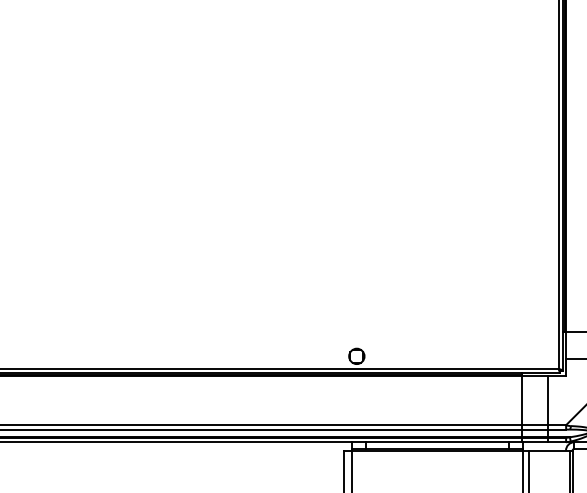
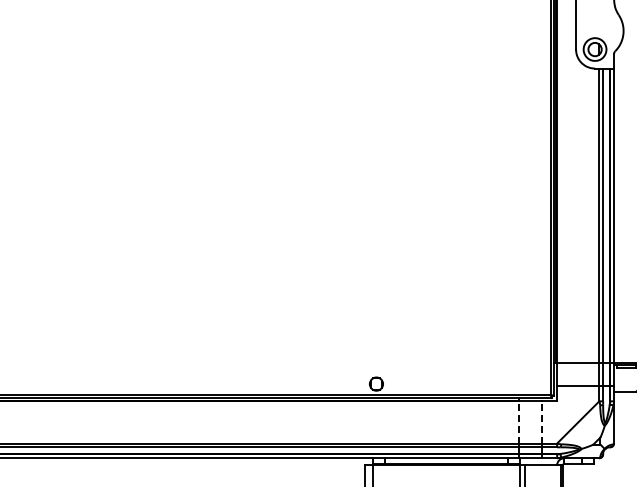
line: (522, 399) -> (519, 421), solid -> dashed
line: (547, 399) -> (541, 421), solid -> dashed

